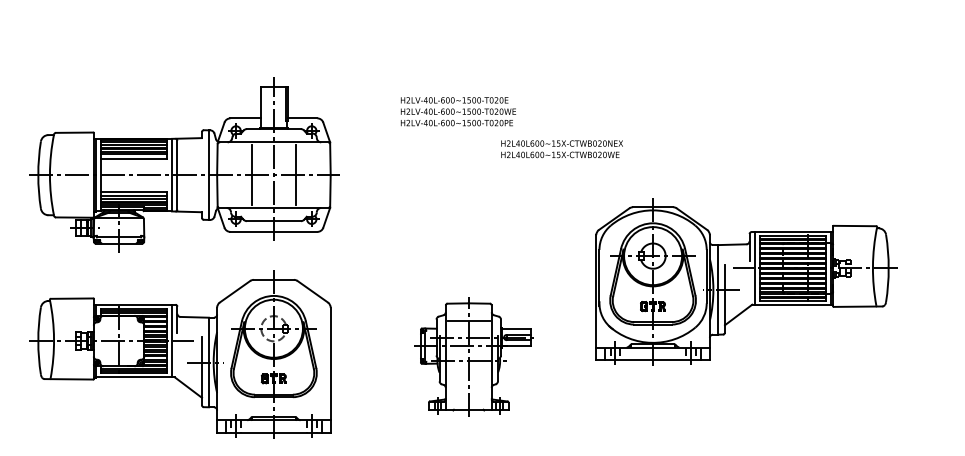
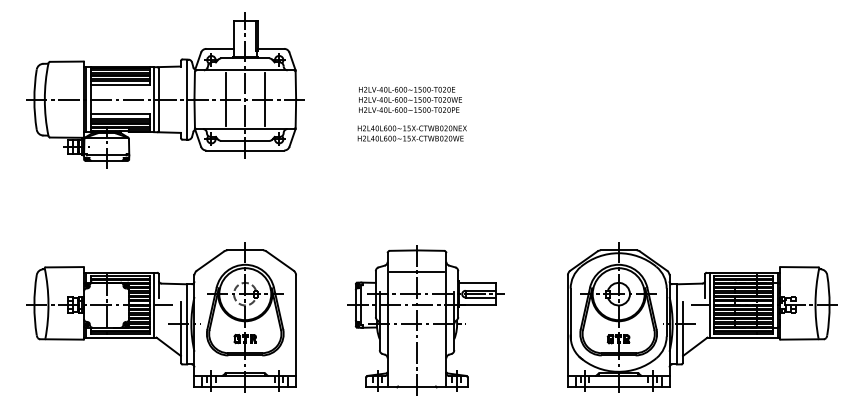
text: (561, 149) -> (411, 133), moved
part: (184, 164) -> (165, 90), moved
part: (746, 282) -> (702, 317), moved
part: (475, 358) -> (425, 320), size x1.43

